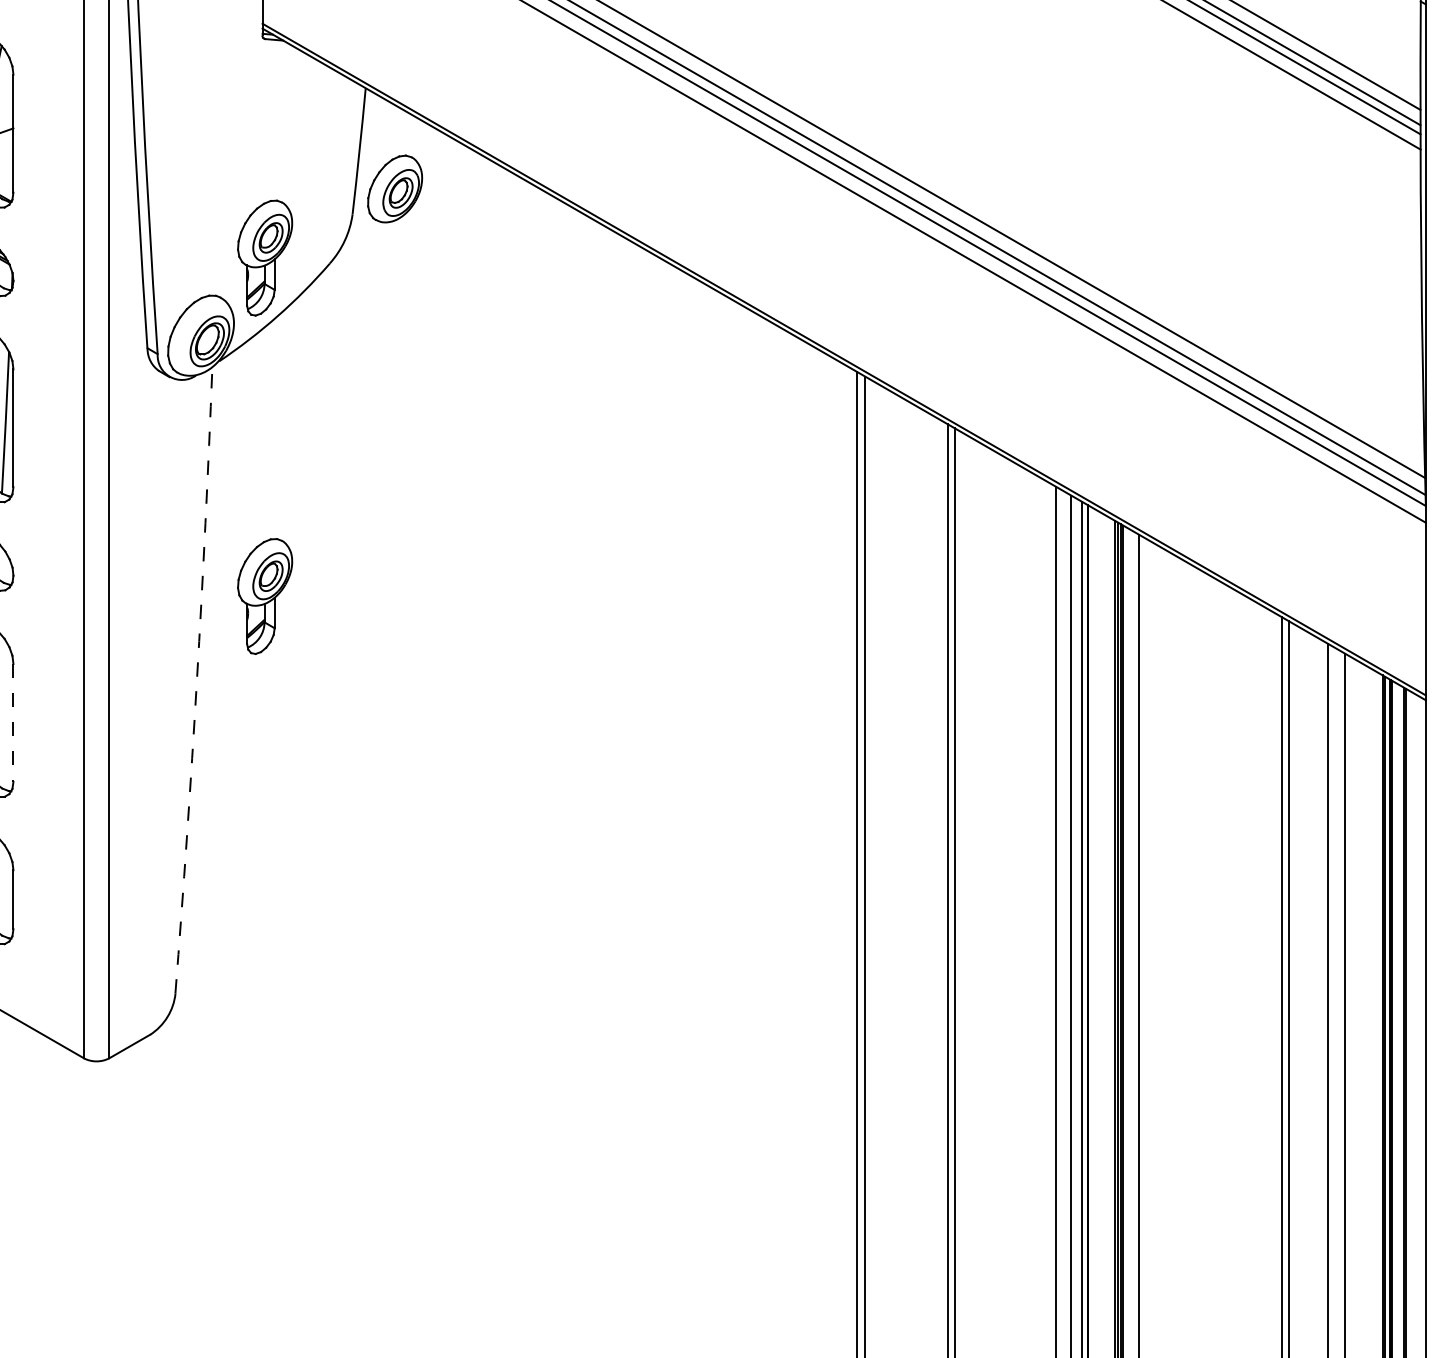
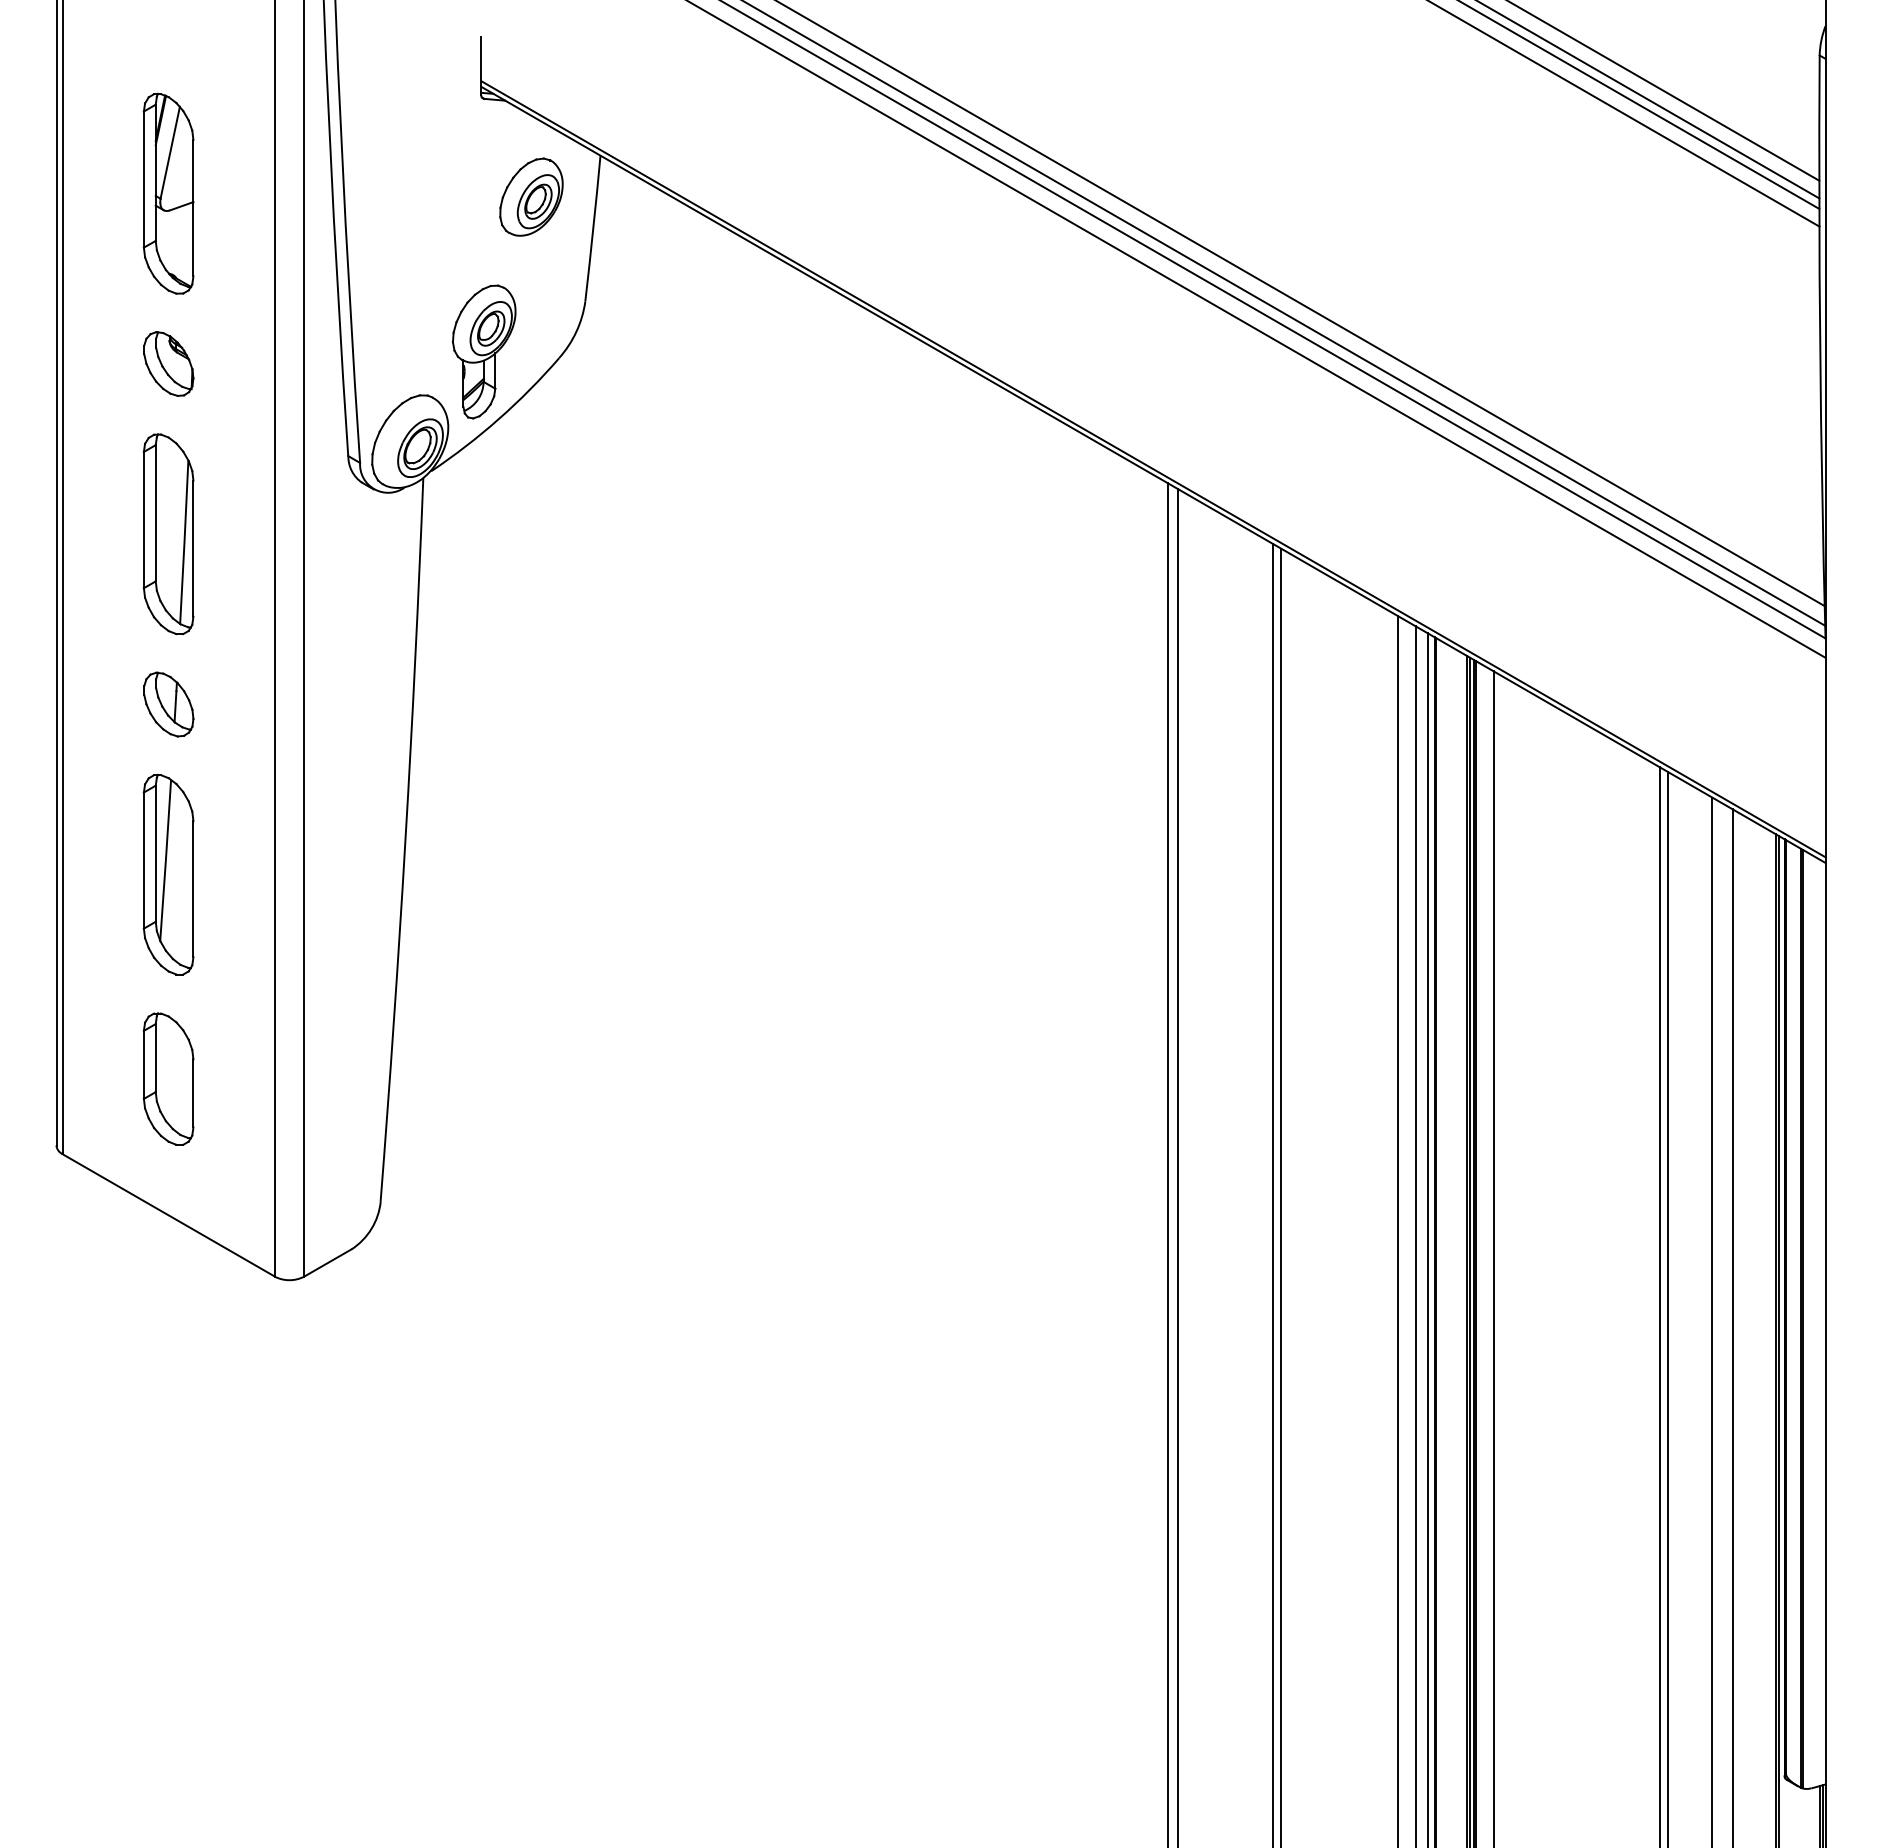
part: (395, 188) -> (531, 196), moved
part: (265, 596) -> (484, 742), removed
arc: (196, 680) -> (405, 840), dashed -> solid
line: (13, 723) -> (193, 889), dashed -> solid

